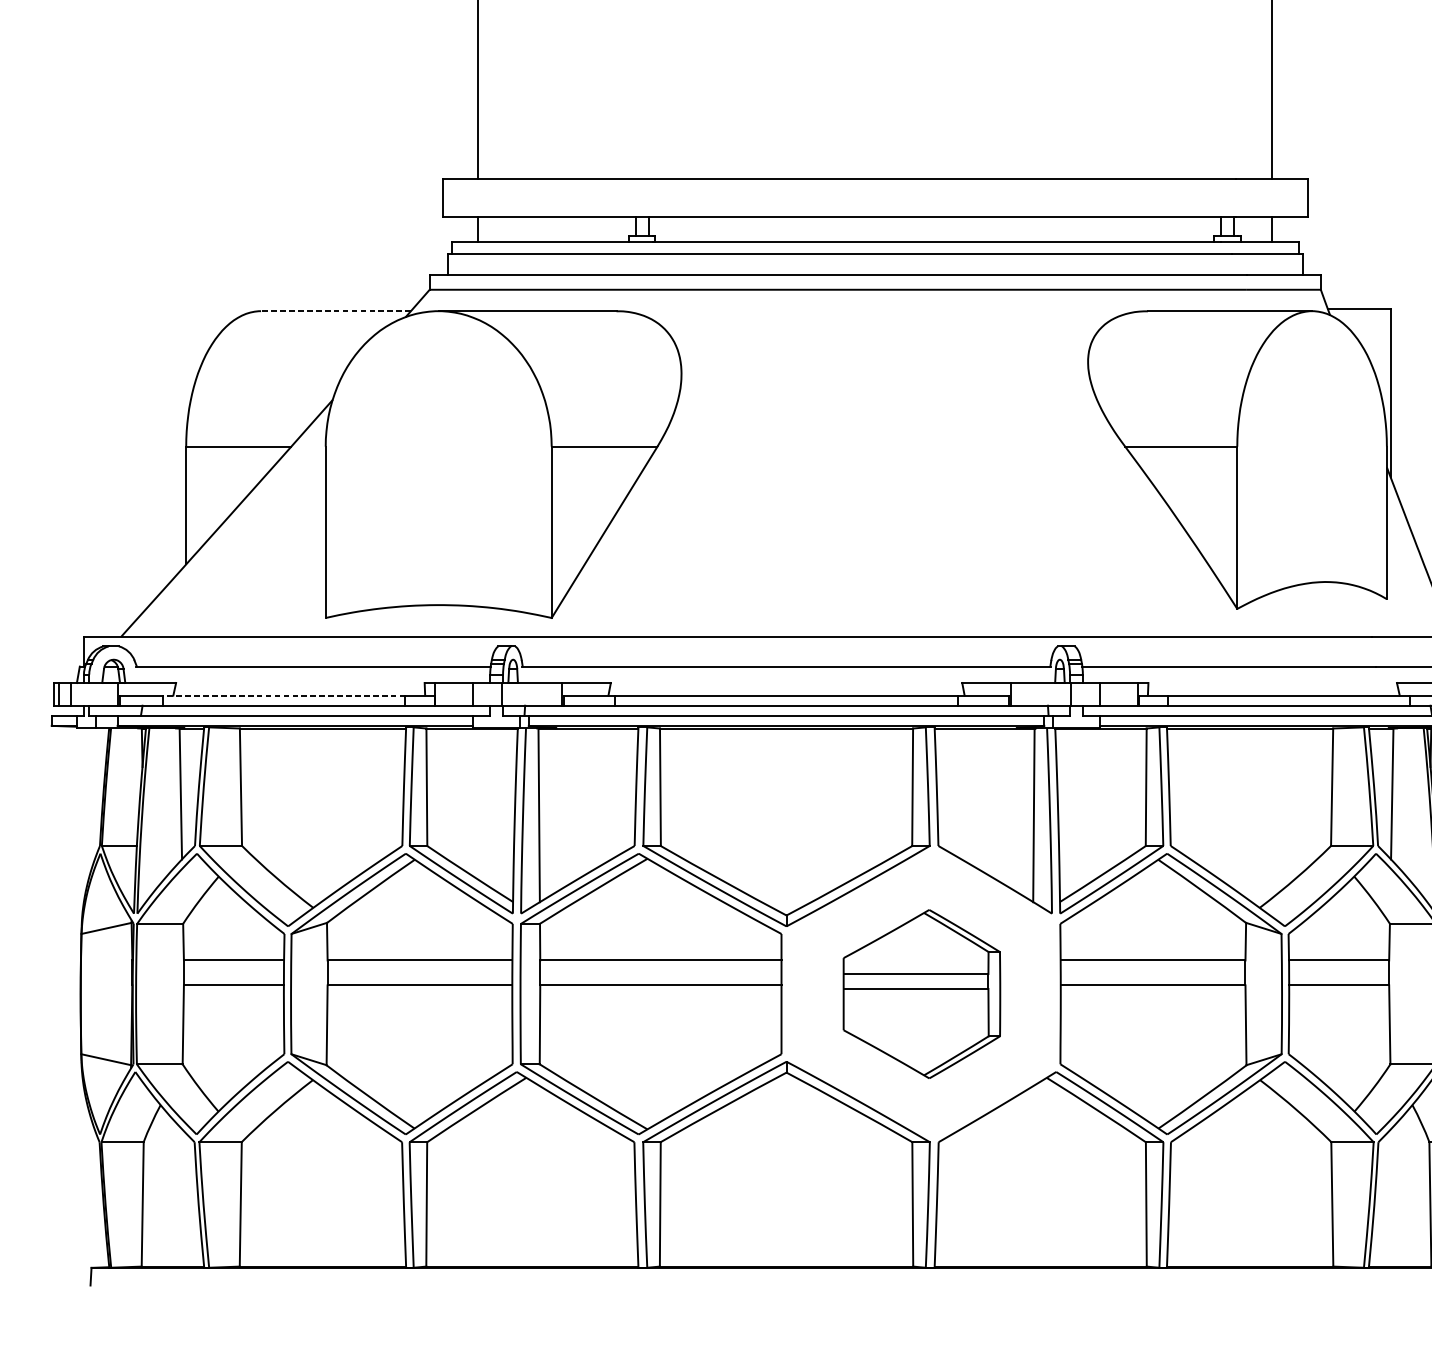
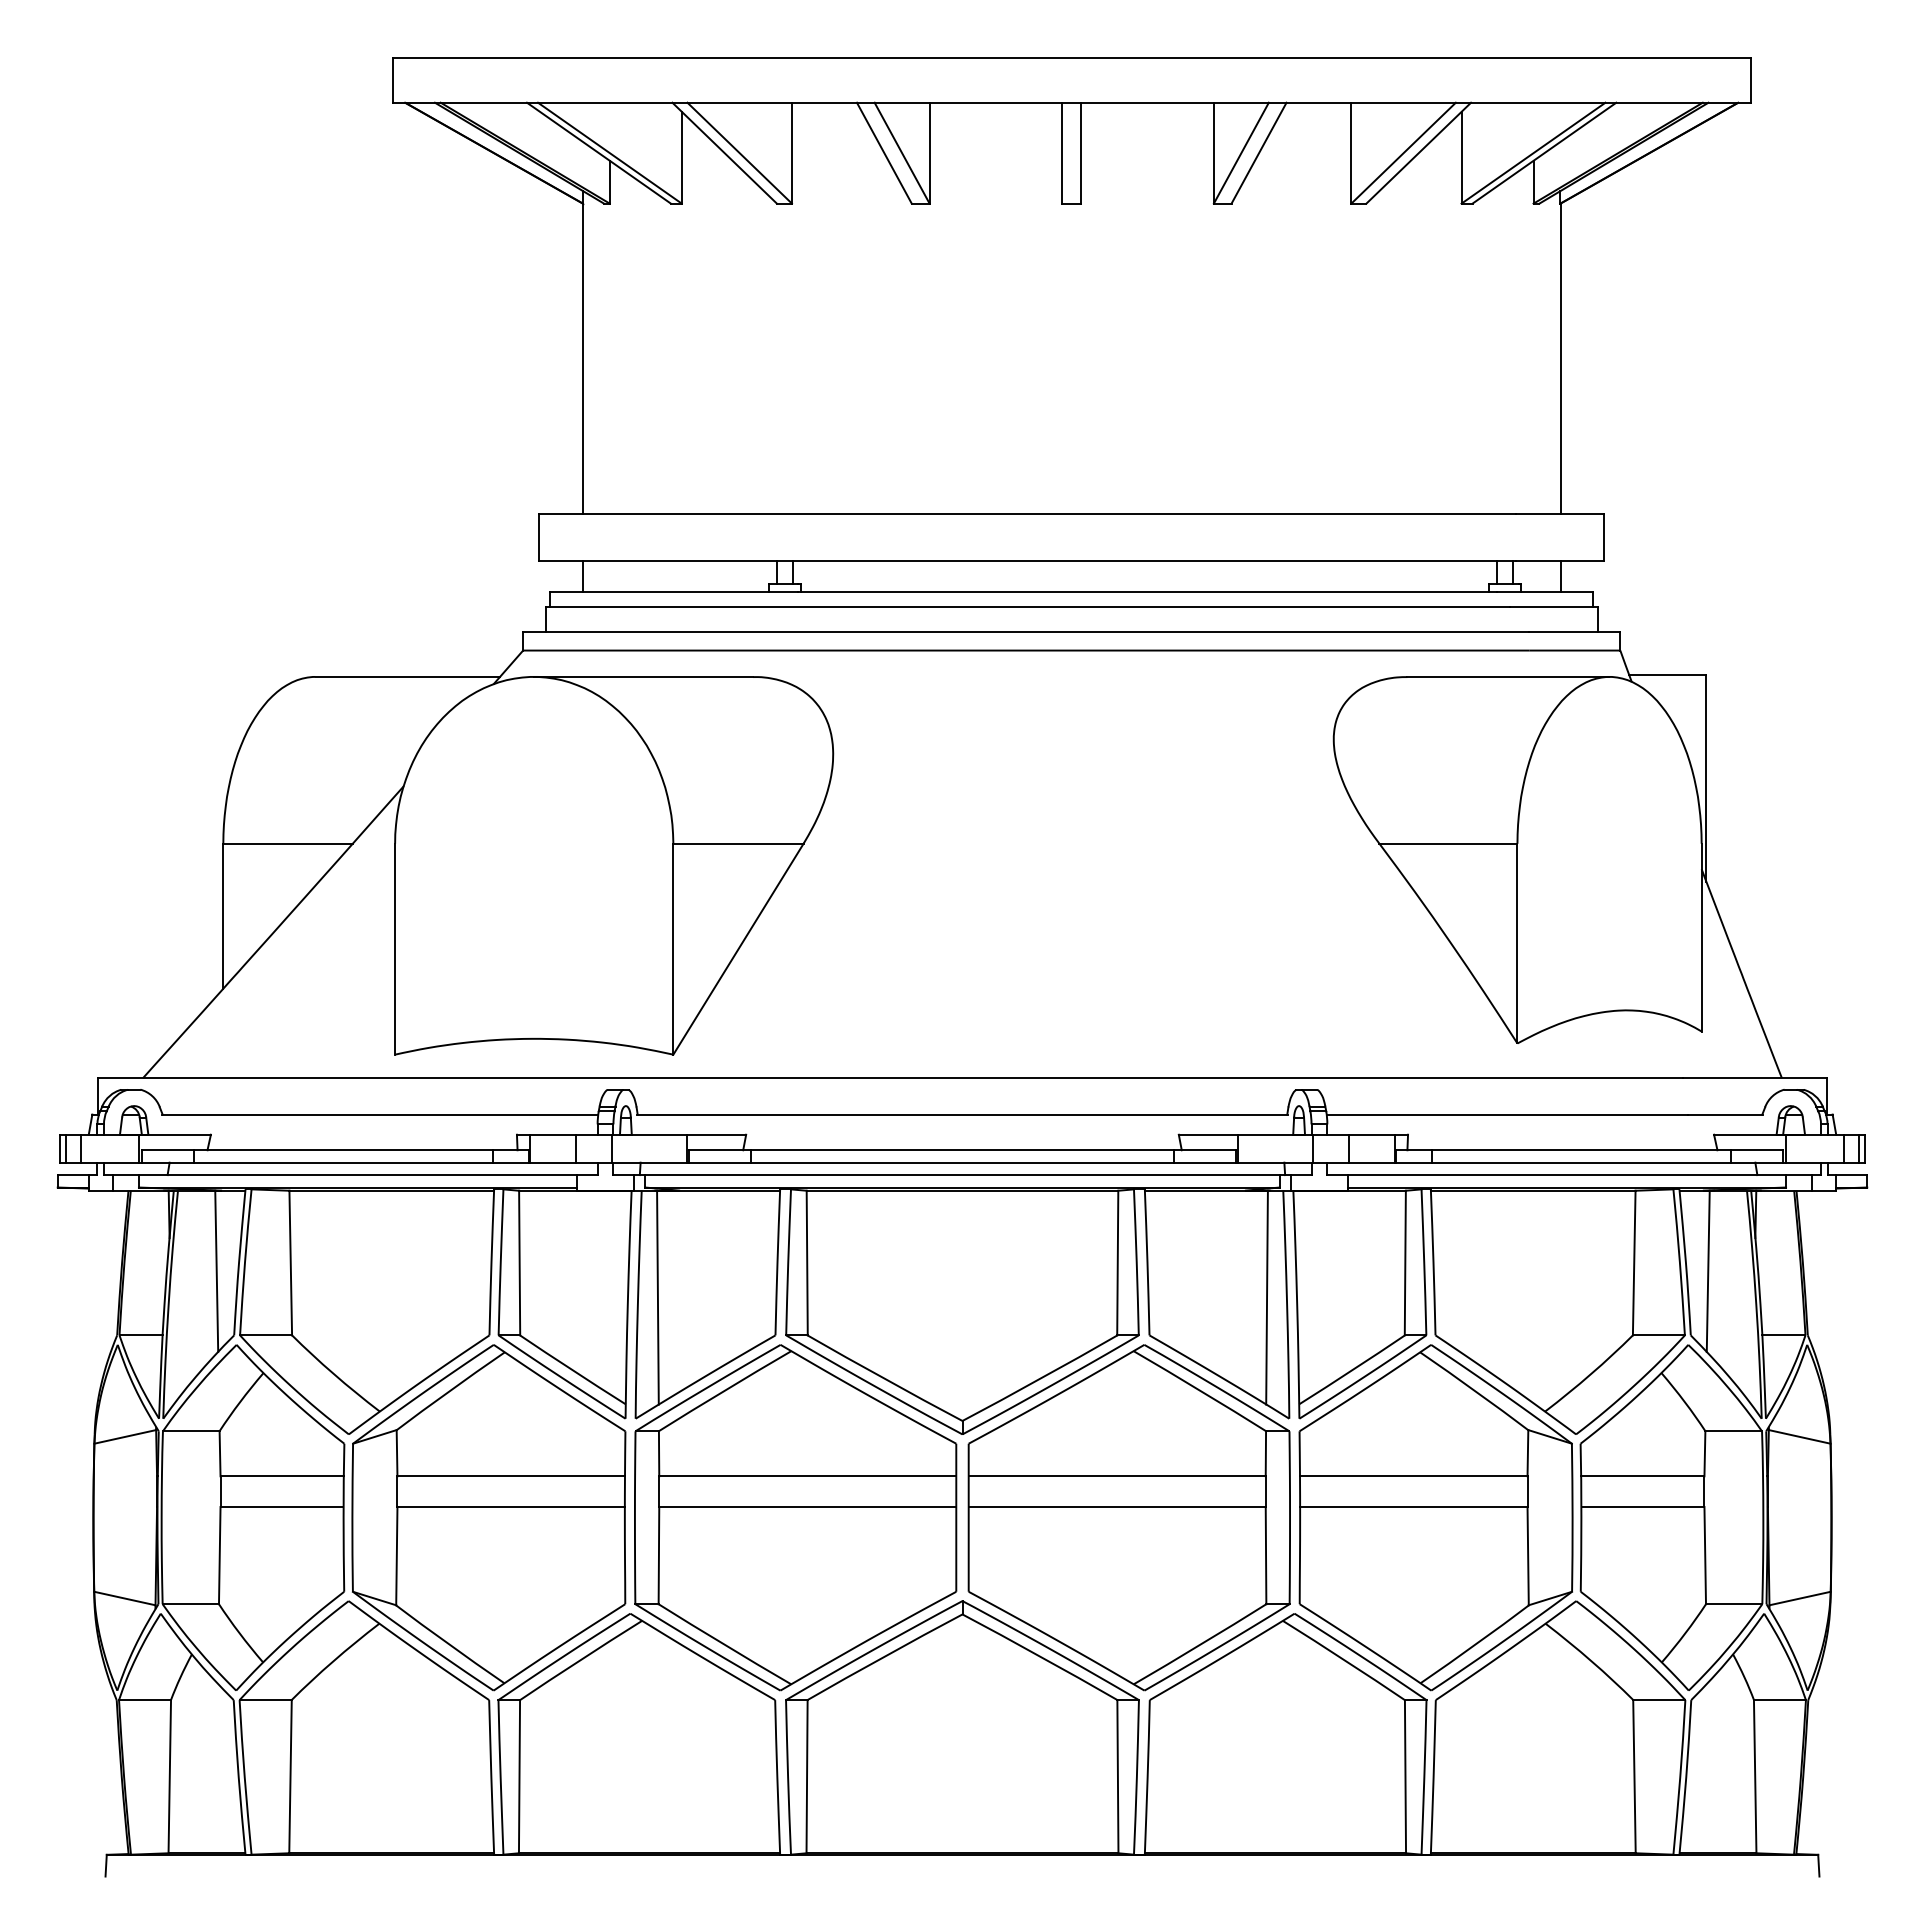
line: (335, 310) -> (407, 676), dashed -> solid
line: (283, 695) -> (343, 1150), dashed -> solid
part: (921, 993) -> (1128, 1517), size x1.67

